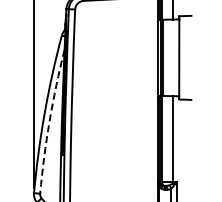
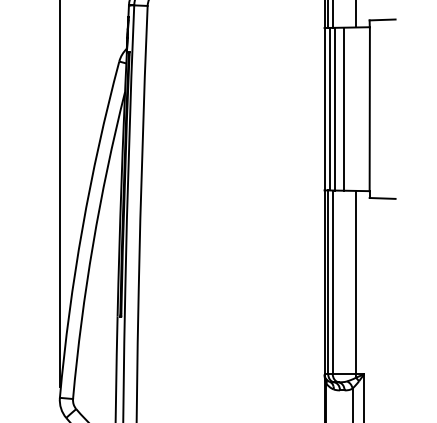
line: (167, 57) -> (344, 108), added
arc: (49, 121) -> (92, 244), dashed -> solid

